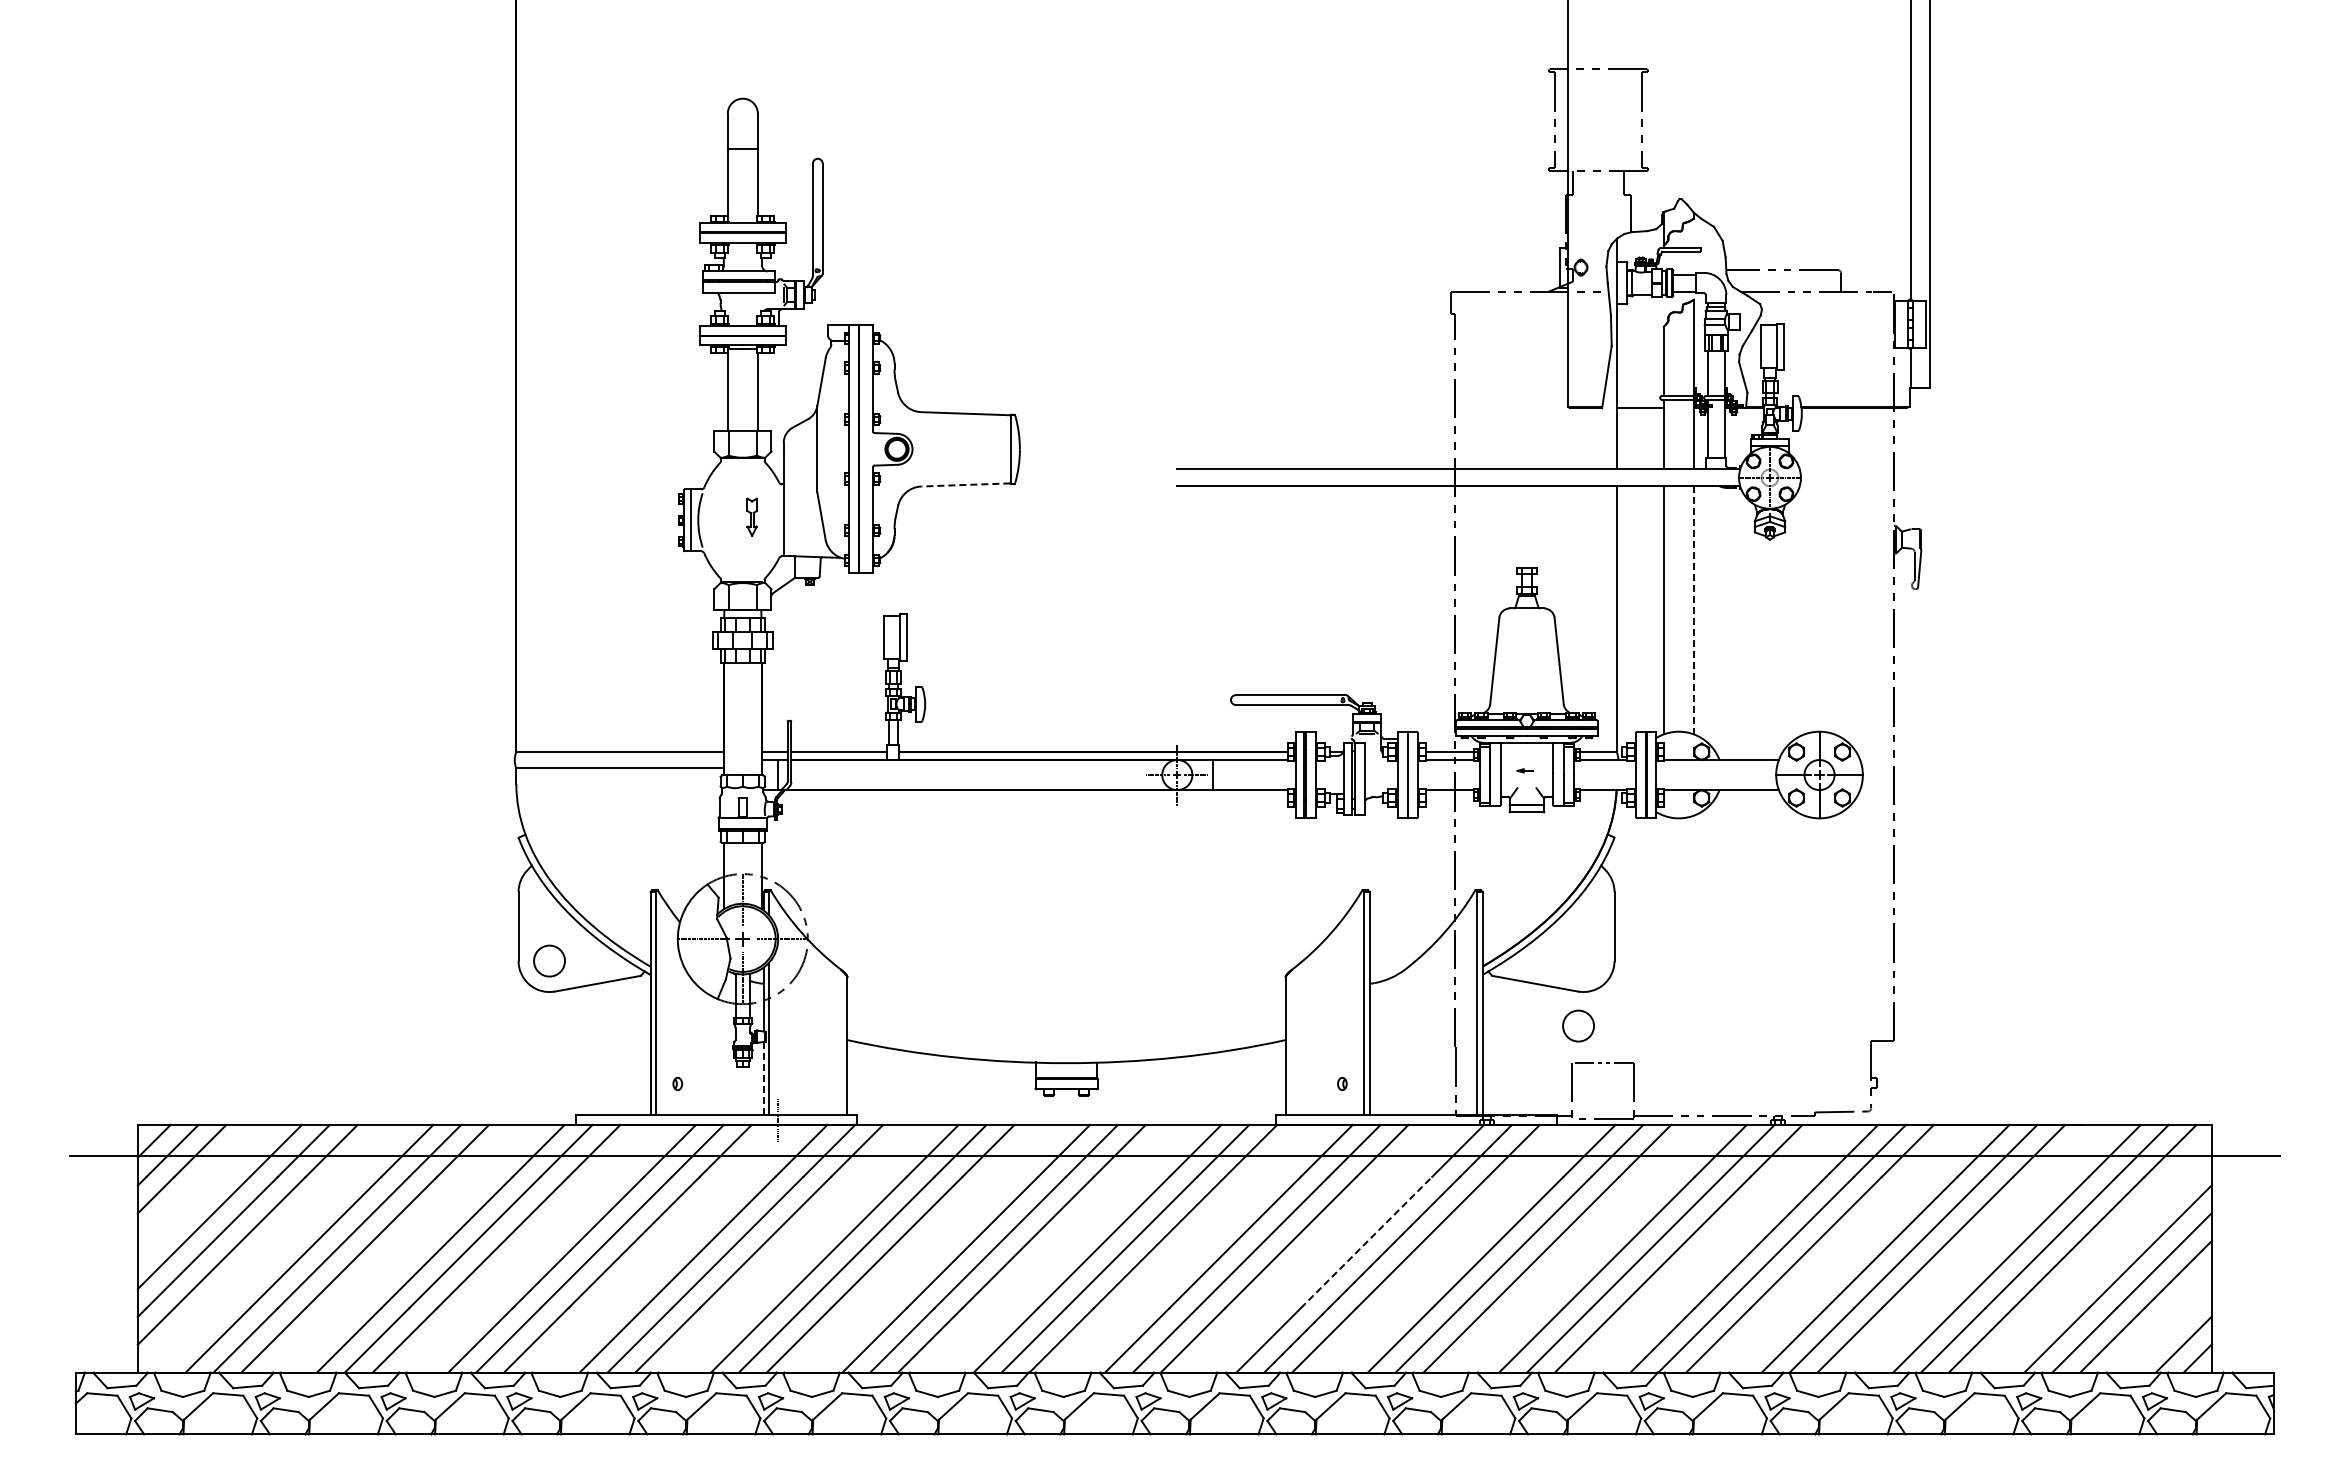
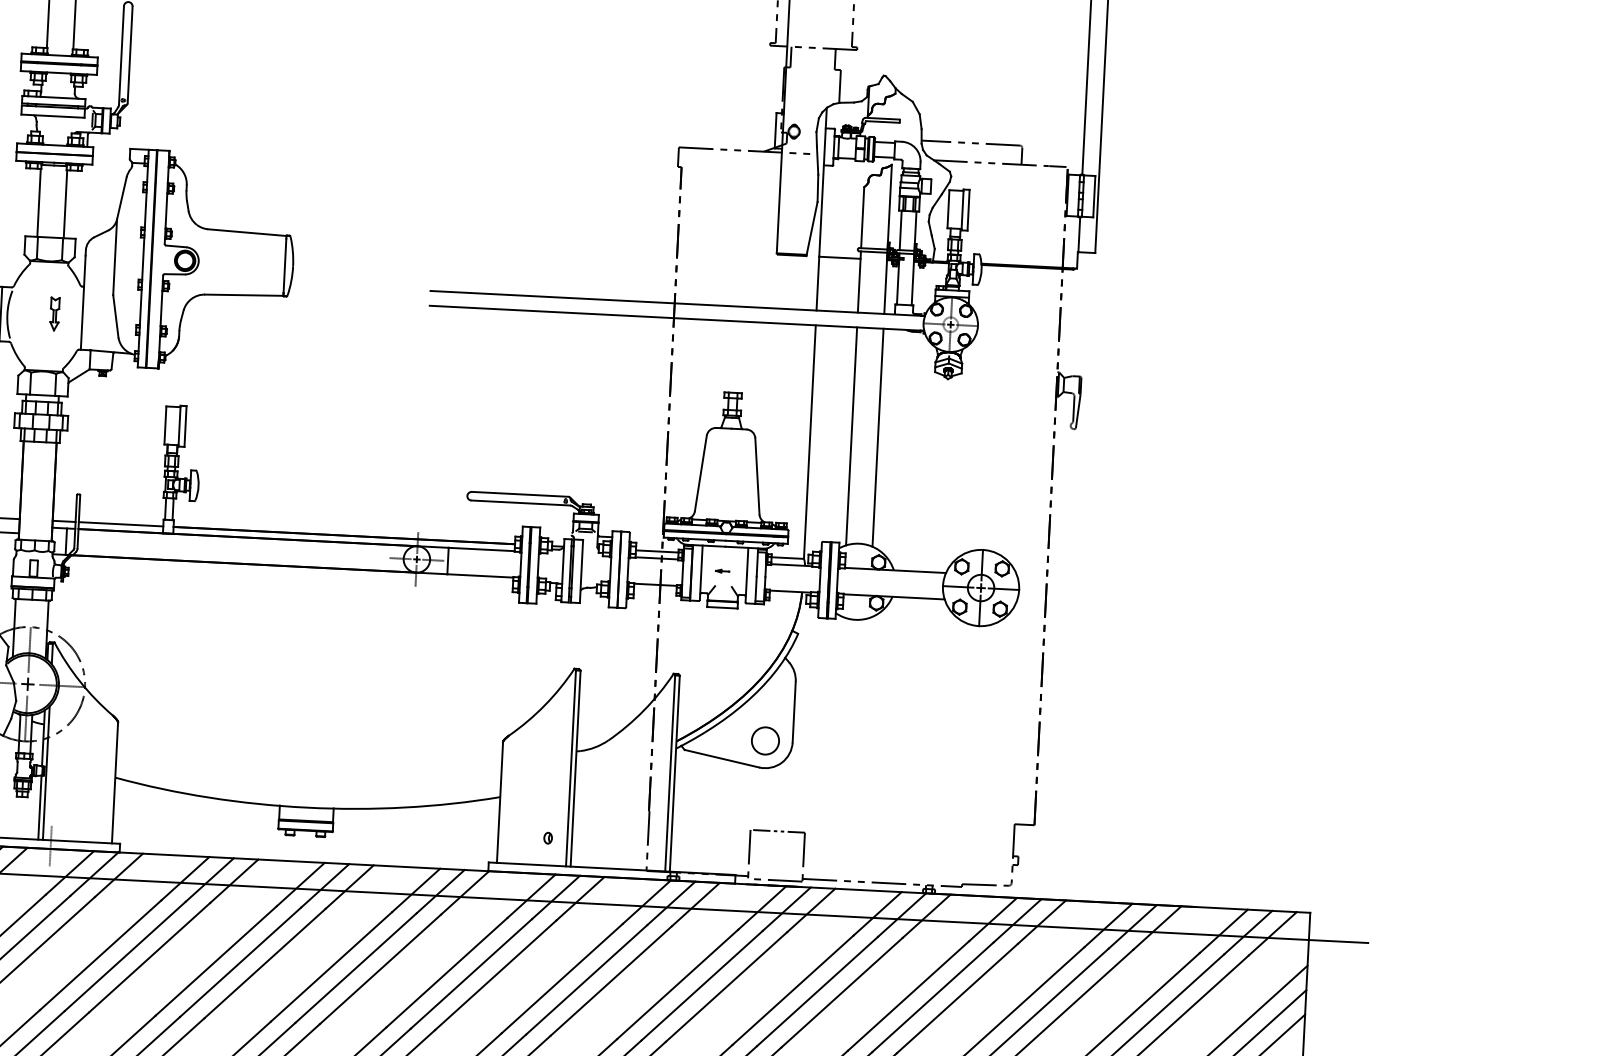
line: (965, 484) -> (243, 294), dashed -> solid
line: (1693, 610) -> (877, 437), dashed -> solid
circle: (1578, 1025) -> (765, 740), moved
line: (763, 1078) -> (39, 807), dashed -> solid
line: (1366, 1242) -> (562, 978), dashed -> solid

